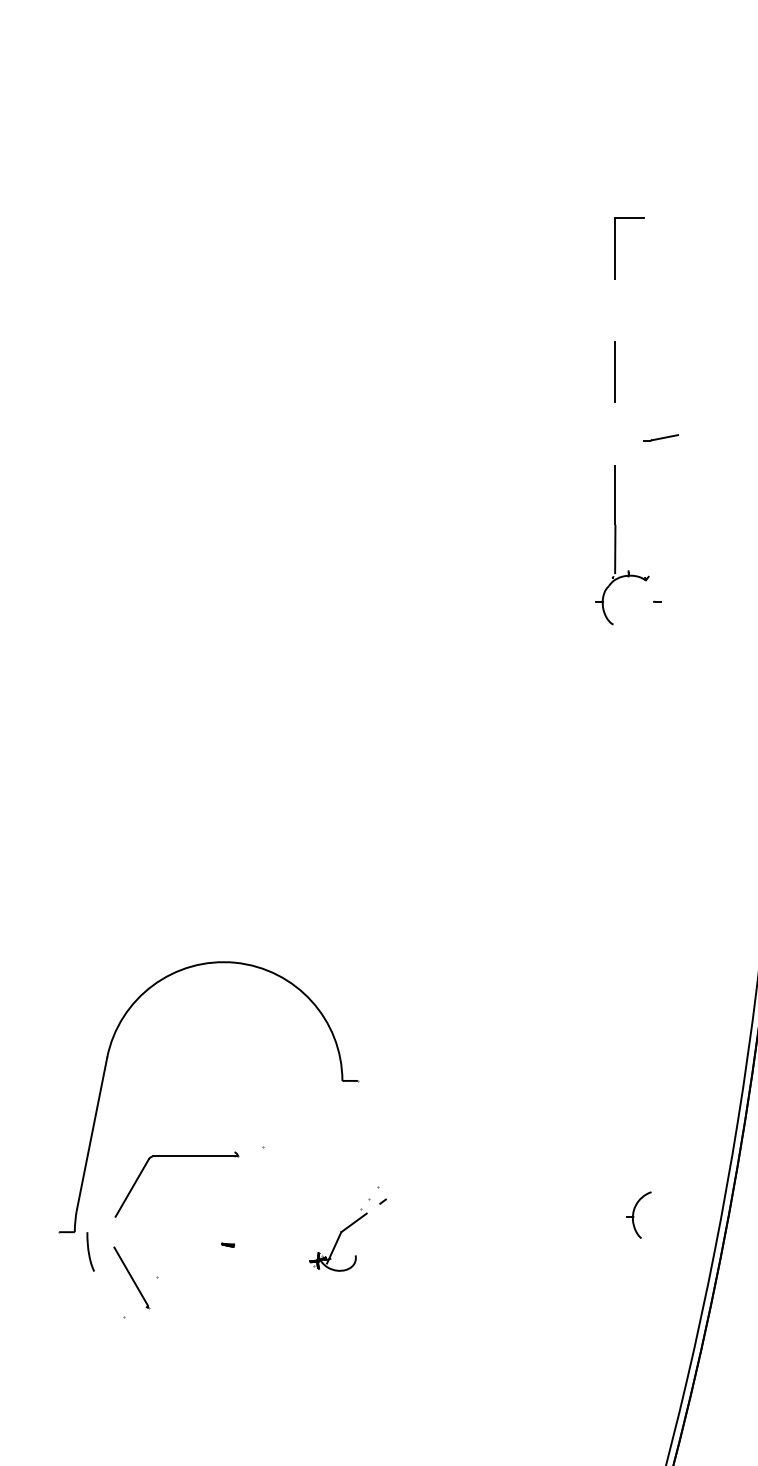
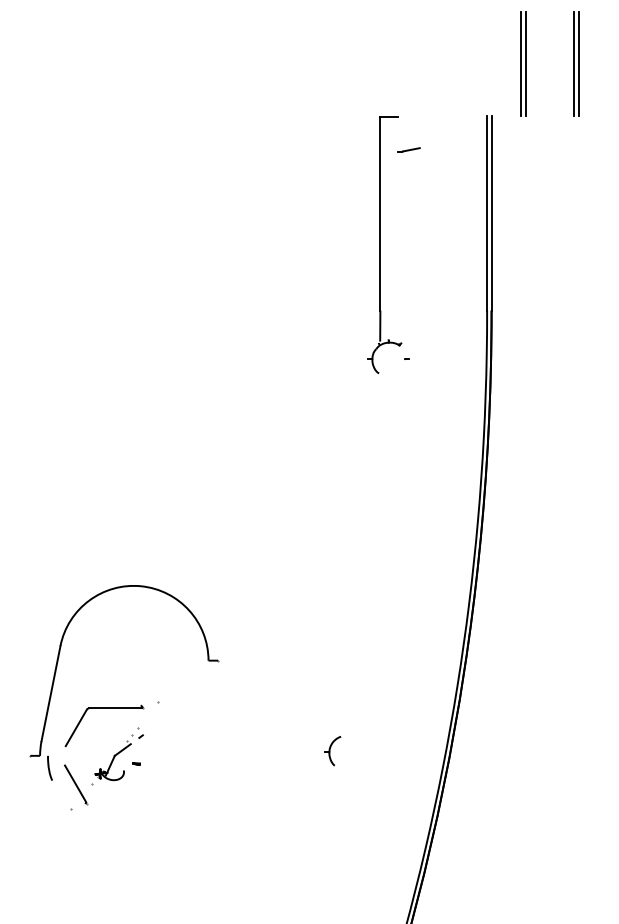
line: (615, 372) -> (380, 214), dashed -> solid
line: (660, 437) -> (408, 149), moved
part: (637, 1215) -> (332, 751), moved
part: (347, 1230) -> (118, 754), moved

